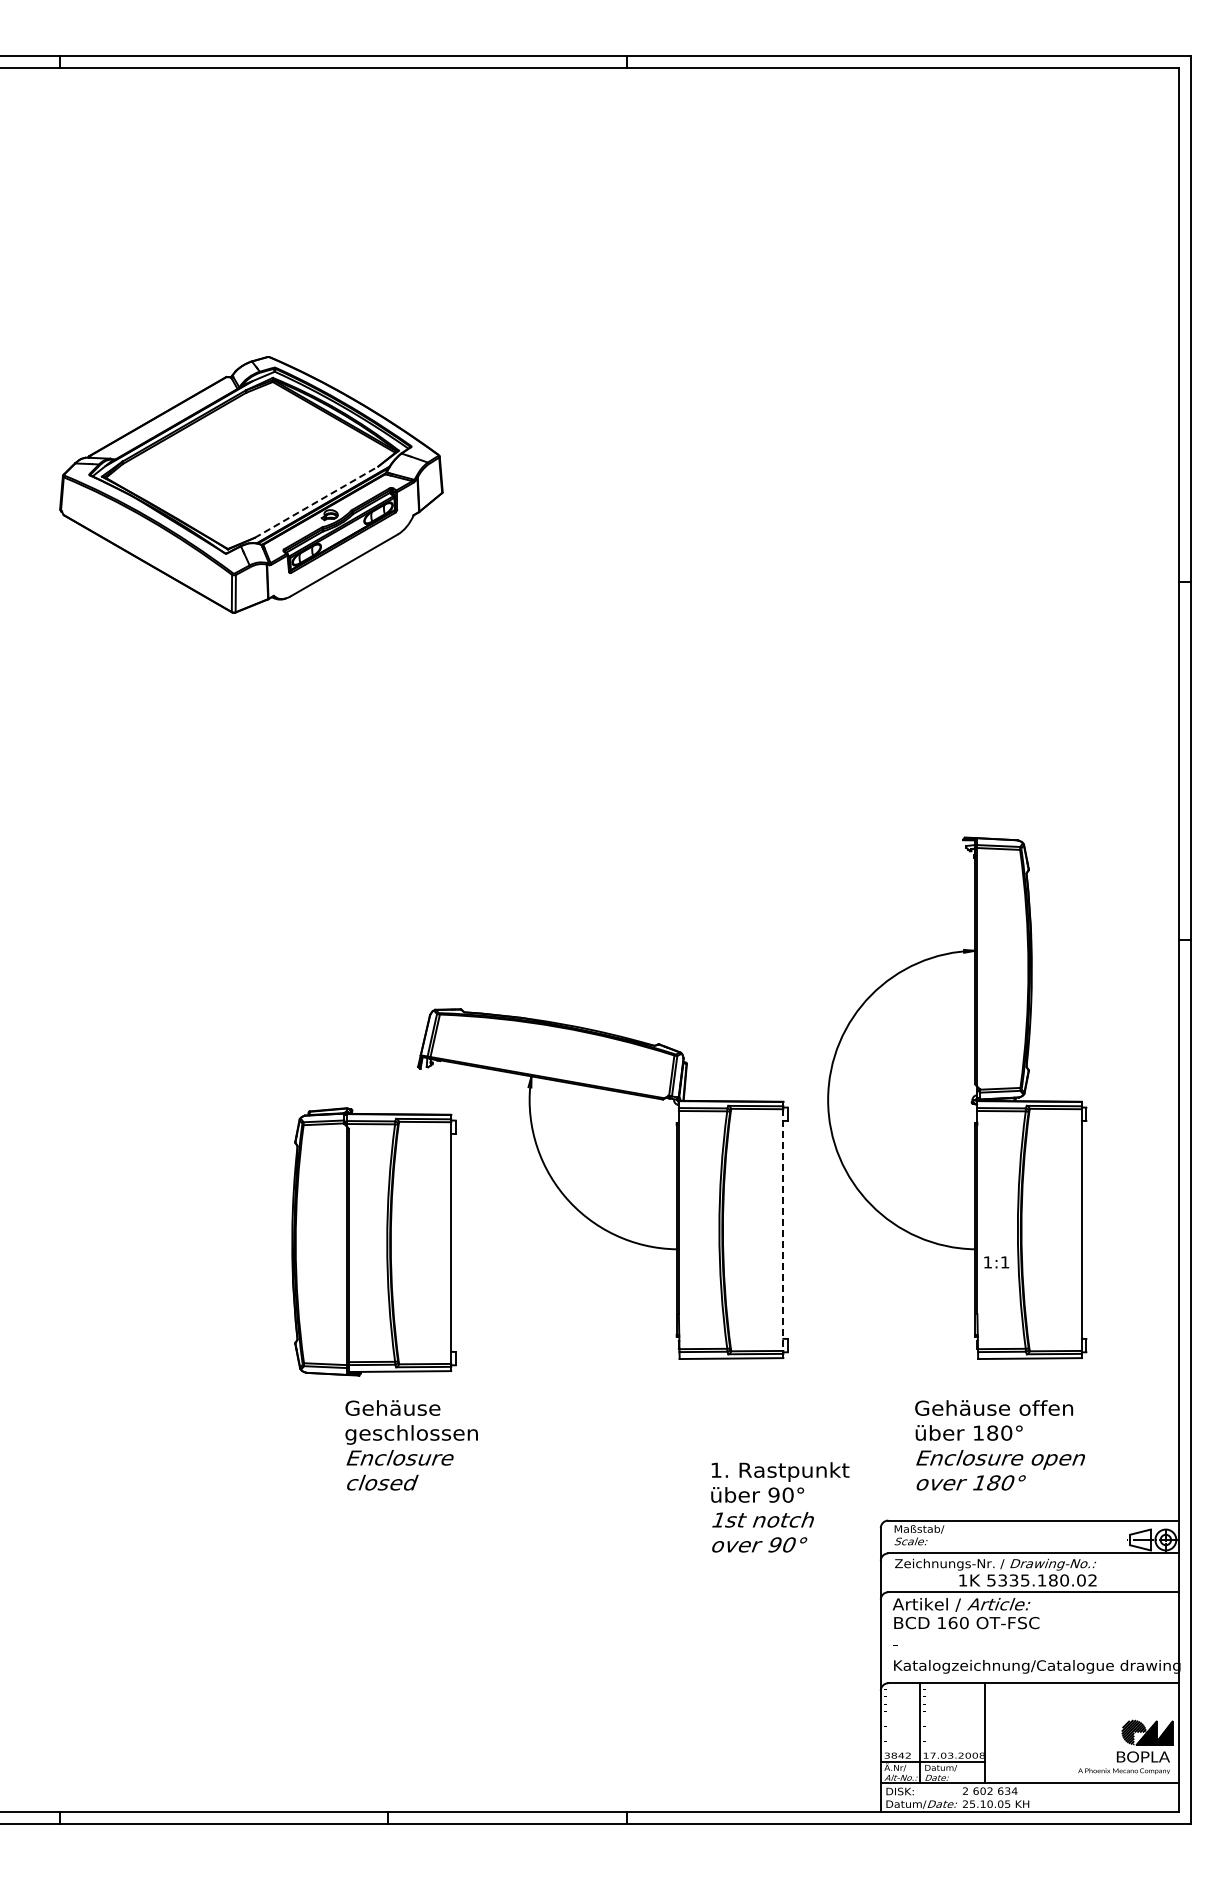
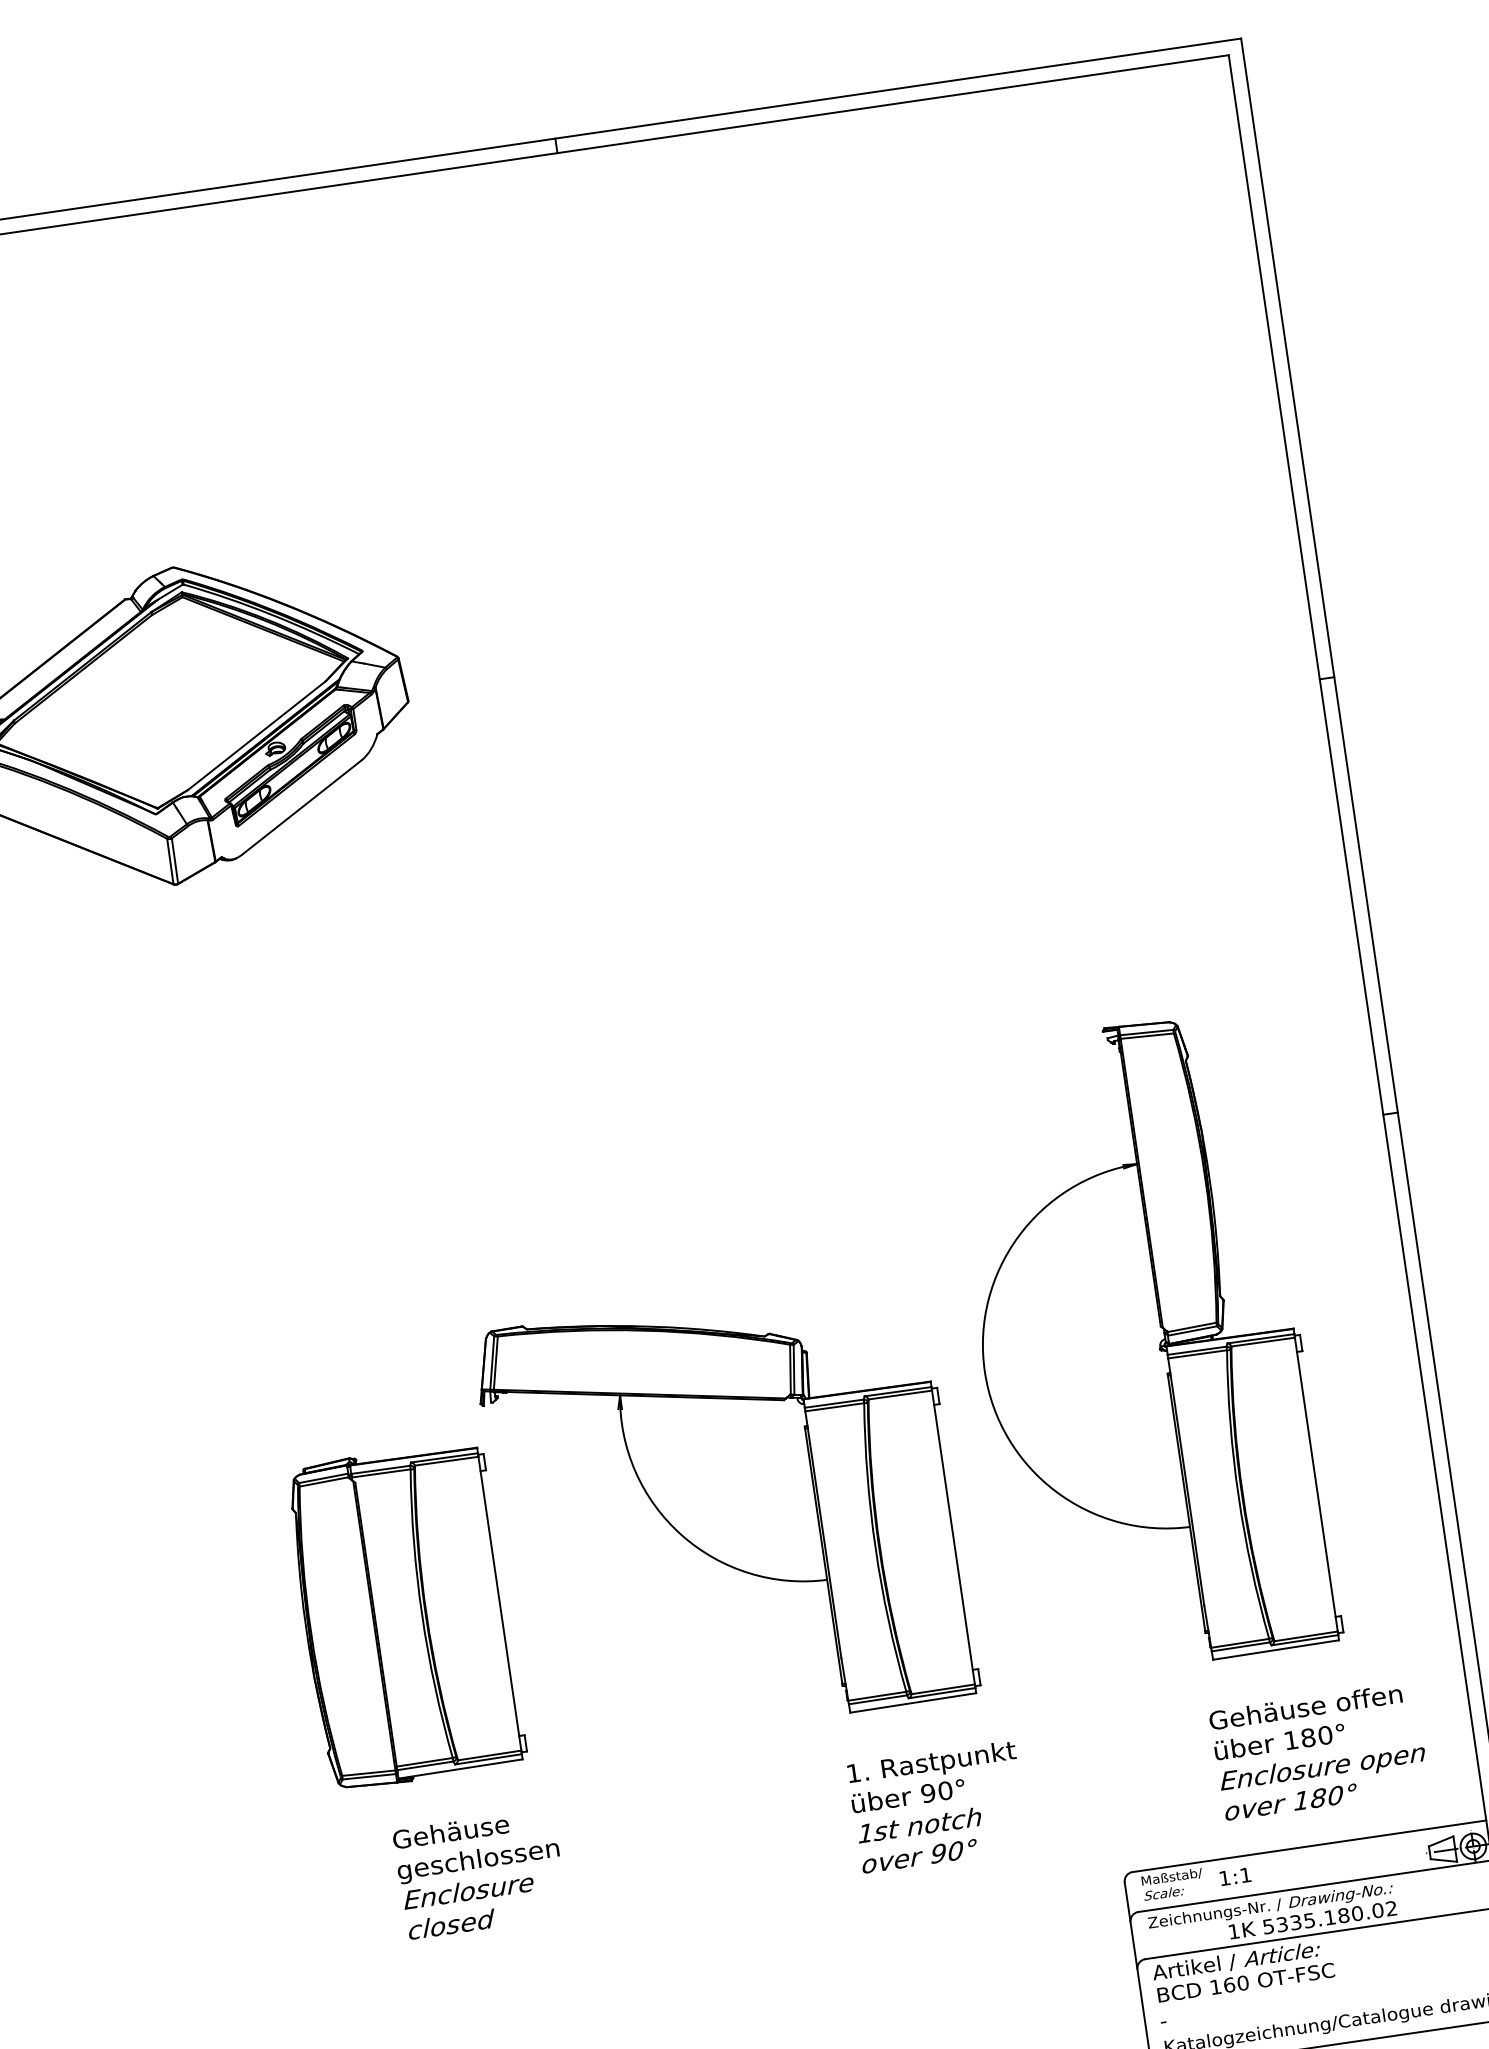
line: (316, 501) -> (256, 734), dashed -> solid
line: (783, 1230) -> (953, 1538), dashed -> solid
part: (373, 1241) -> (405, 1615), moved
text: (996, 1262) -> (1235, 1876), moved
text: (411, 1445) -> (480, 1874), moved
text: (999, 1445) -> (1318, 1751), moved
text: (780, 1507) -> (938, 1807), moved

